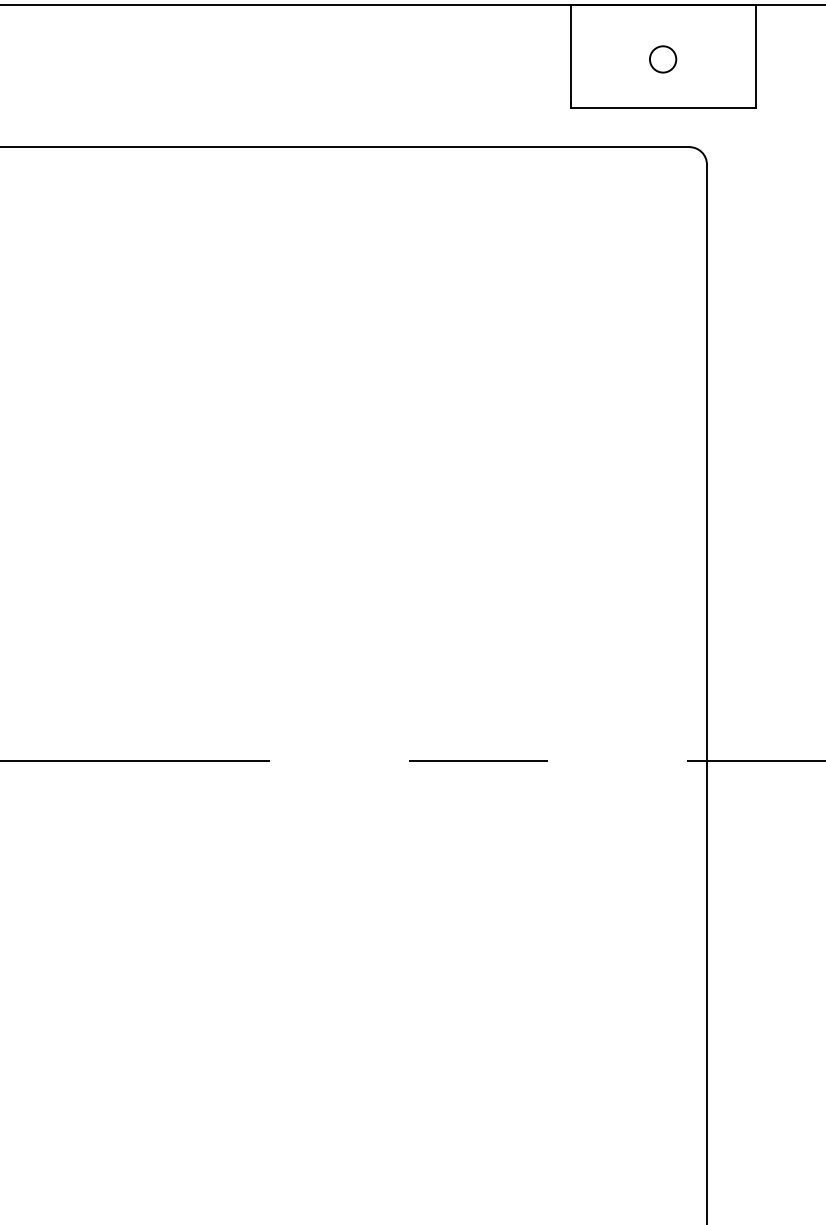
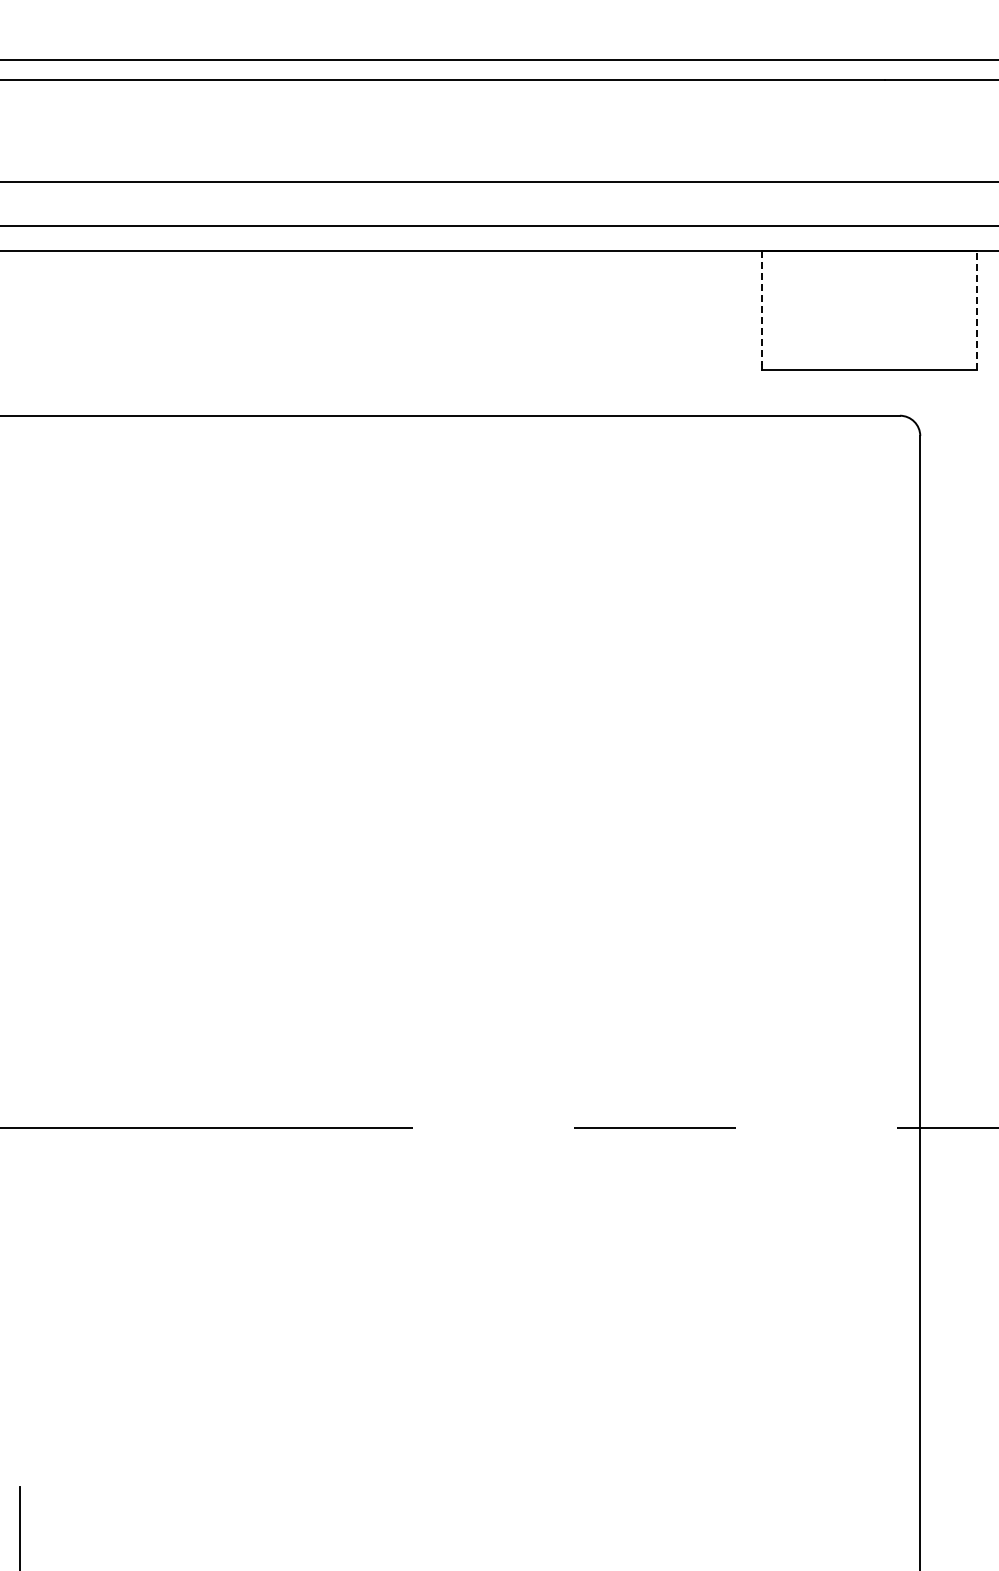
line: (571, 54) -> (762, 308), solid -> dashed
line: (755, 56) -> (976, 310), solid -> dashed
circle: (663, 59) -> (869, 313), removed

